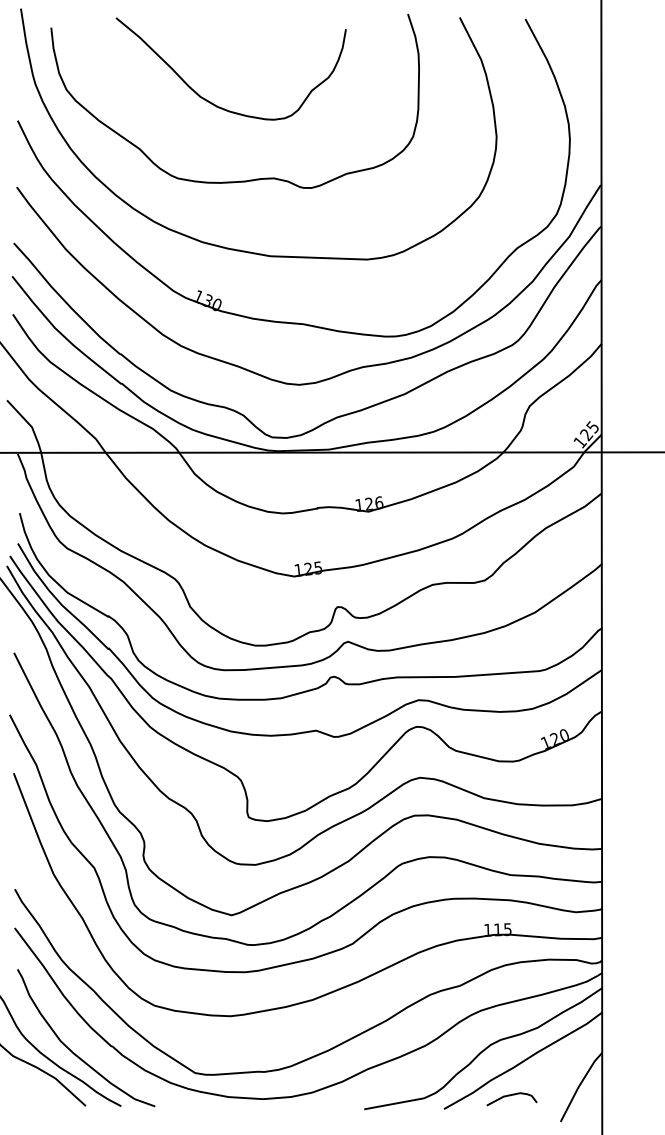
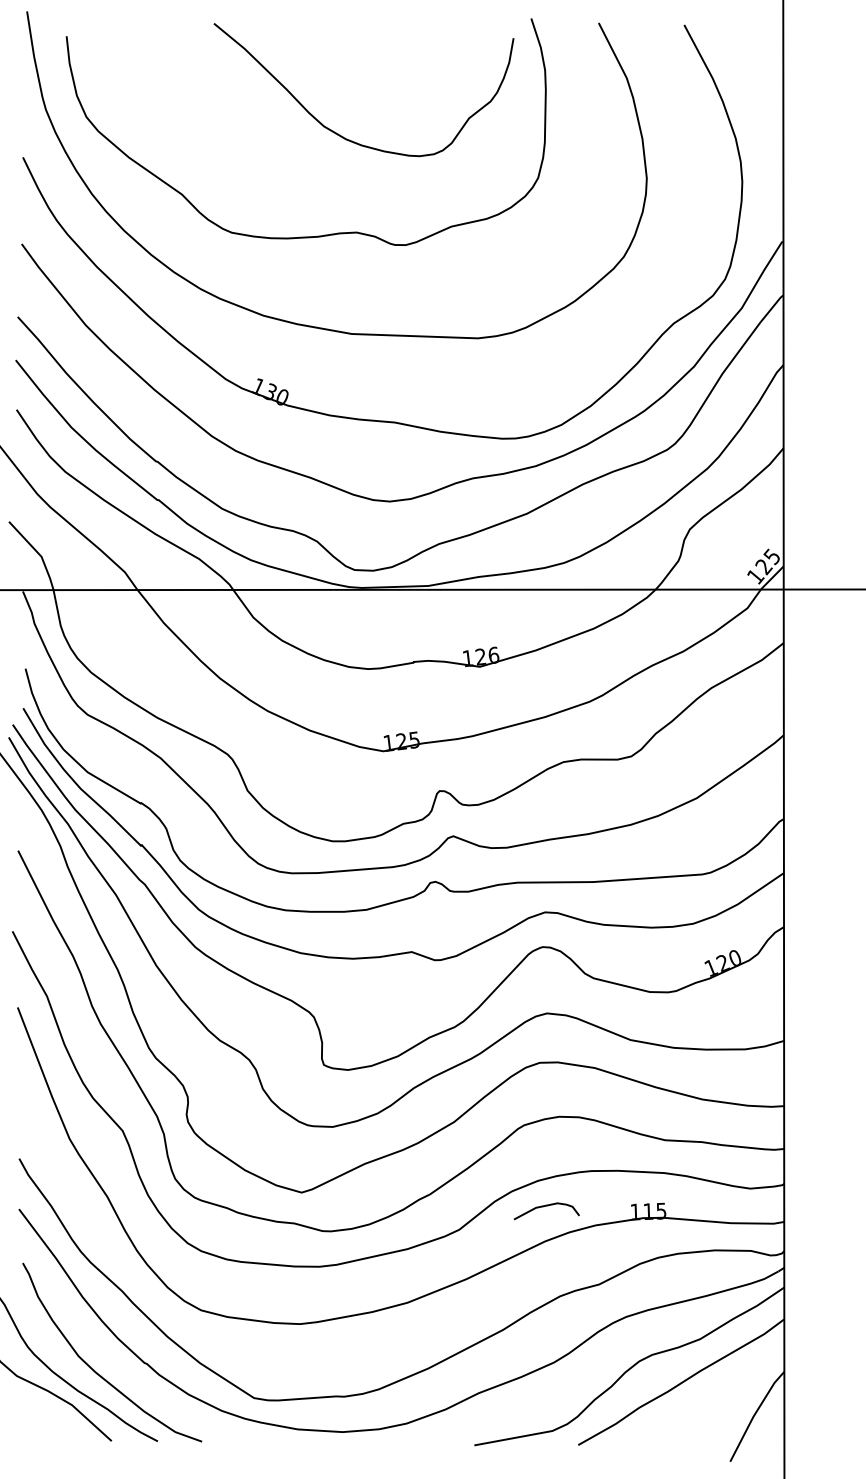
curve: (211, 102) -> (338, 133), moved
curve: (511, 1095) -> (546, 1206), moved

